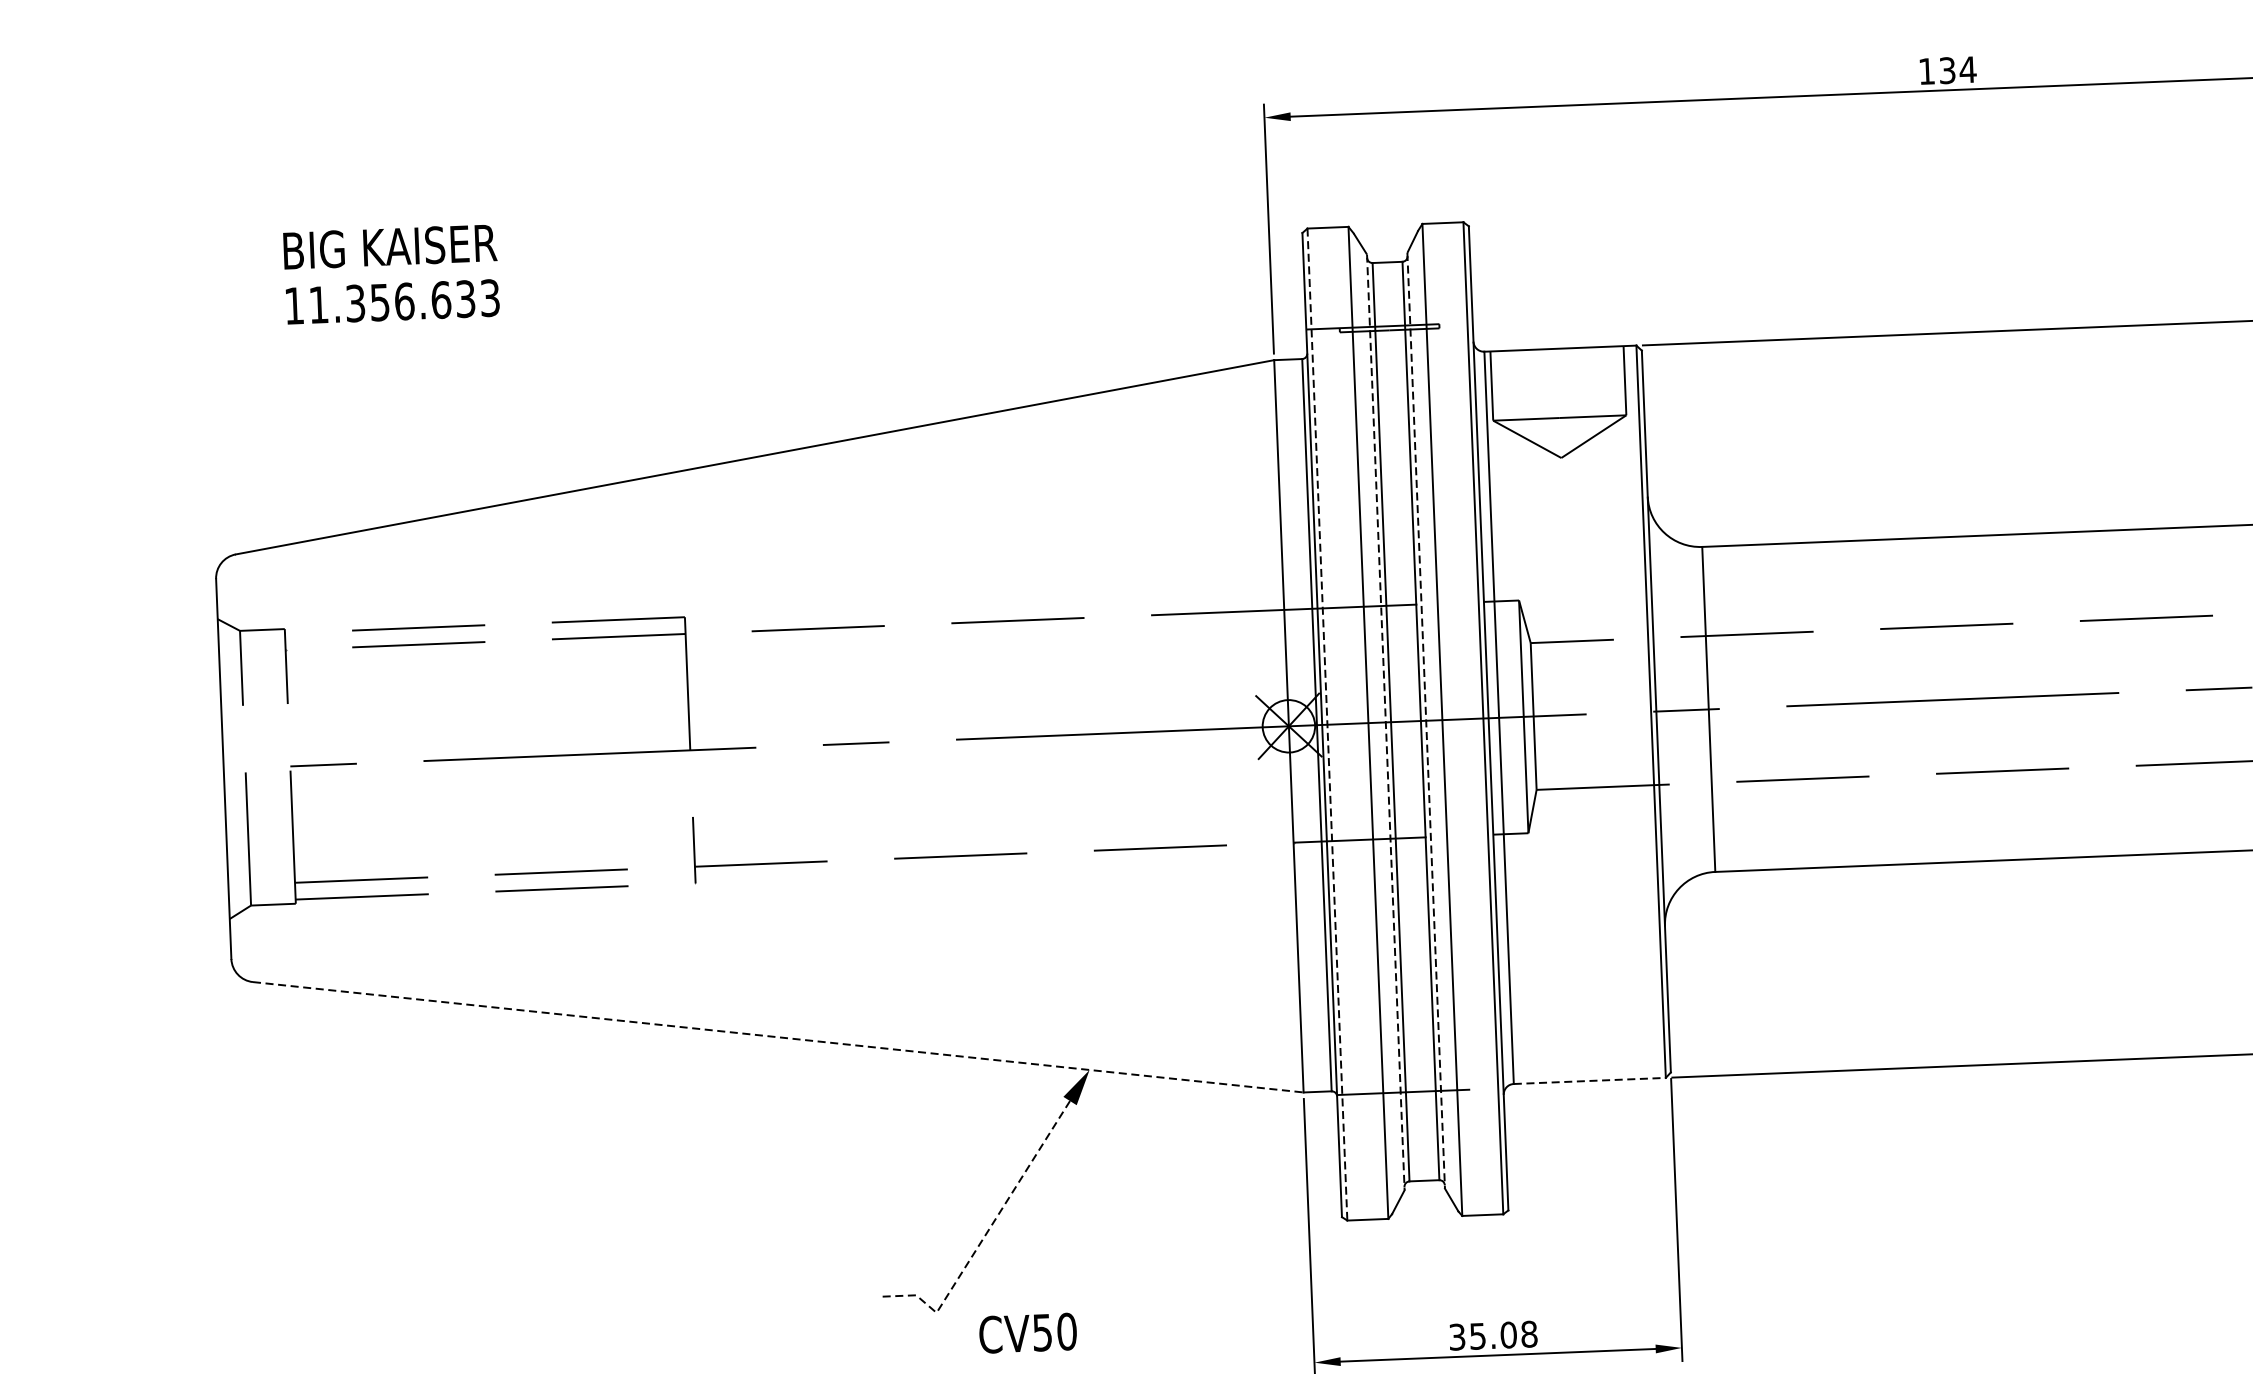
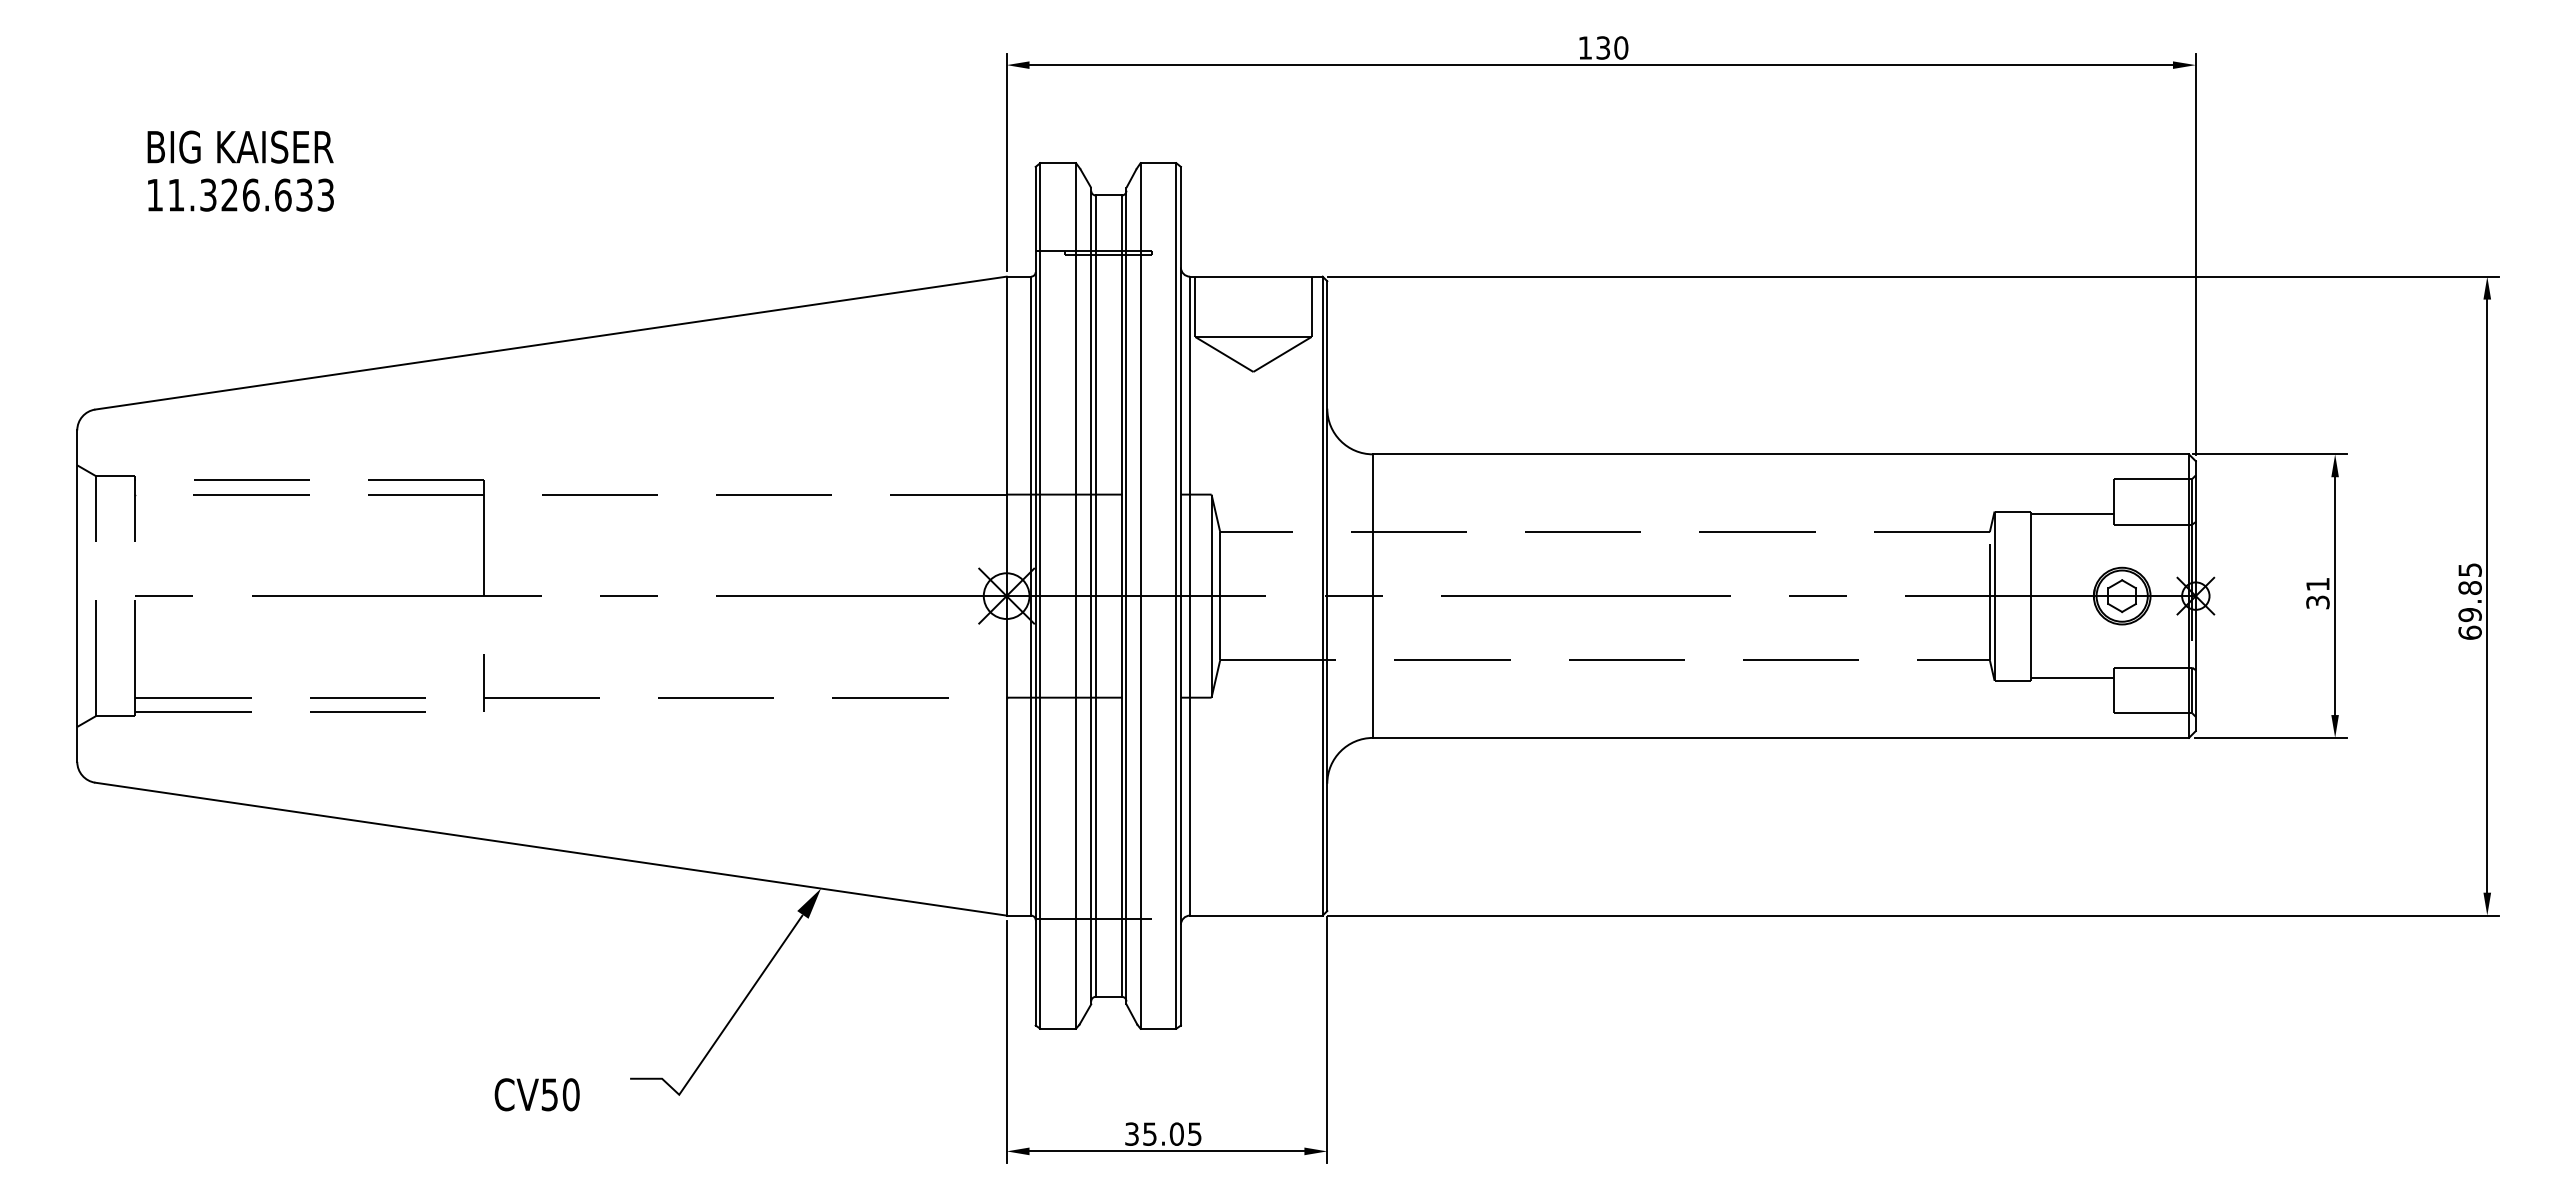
text: (1967, 69) -> (1620, 47), 134 -> 130
text: (379, 301) -> (229, 194), 11.356.633 -> 11.326.633
line: (1426, 721) -> (1126, 596), dashed -> solid
line: (1386, 722) -> (1091, 596), dashed -> solid
line: (1327, 724) -> (1040, 595), dashed -> solid
line: (777, 1037) -> (550, 849), dashed -> solid
line: (1589, 1080) -> (1256, 915), dashed -> solid
line: (985, 1235) -> (724, 1029), dashed -> solid
text: (1027, 1333) -> (536, 1094), moved
text: (1528, 1333) -> (1194, 1133), 35.08 -> 35.05

